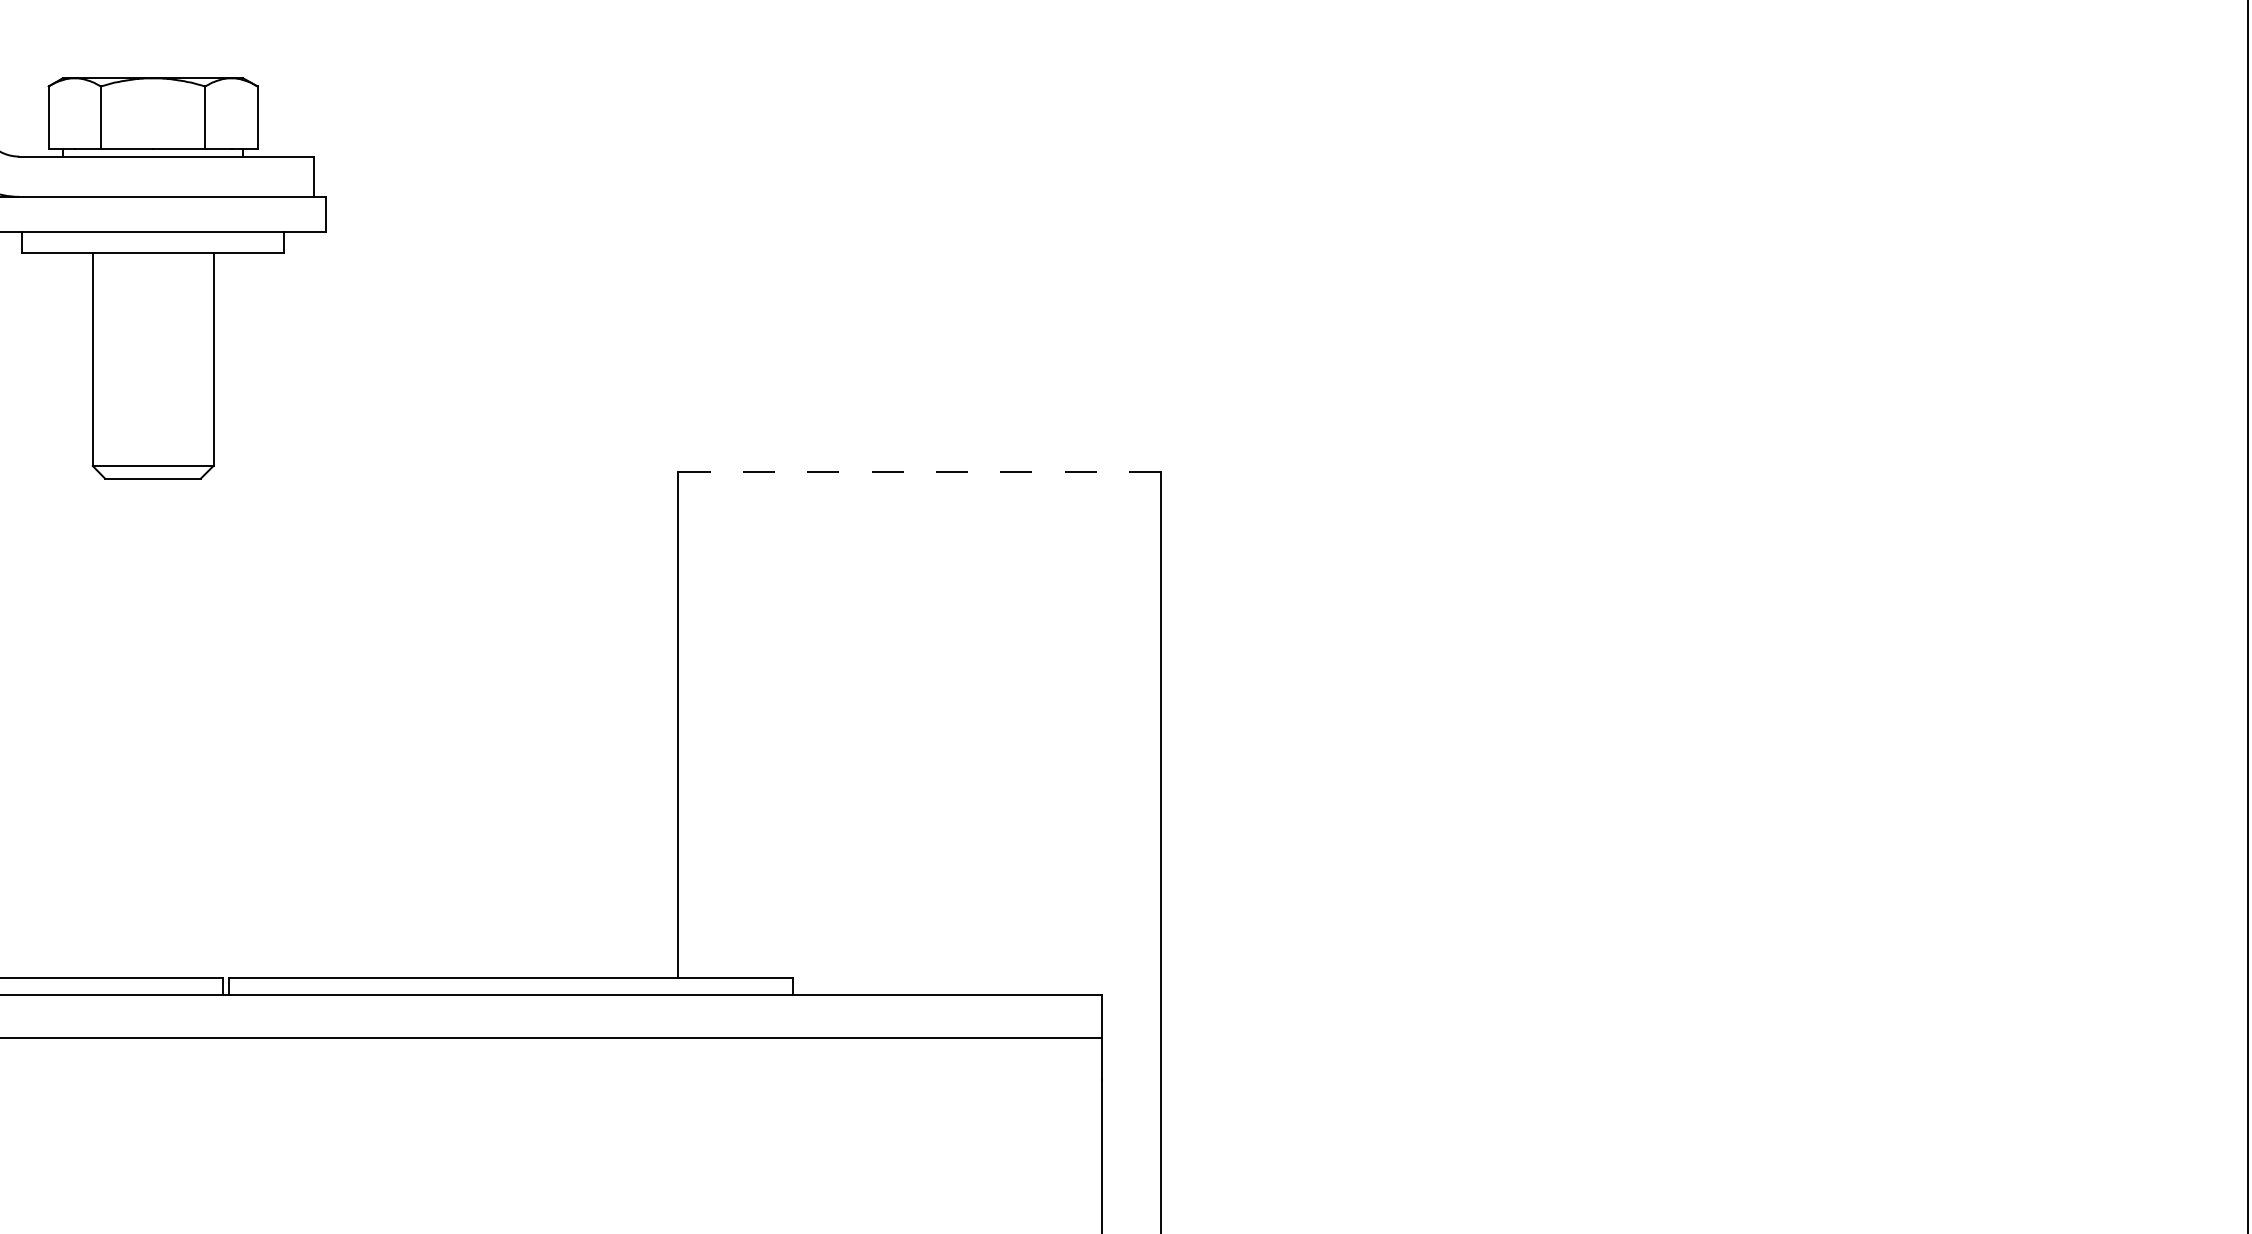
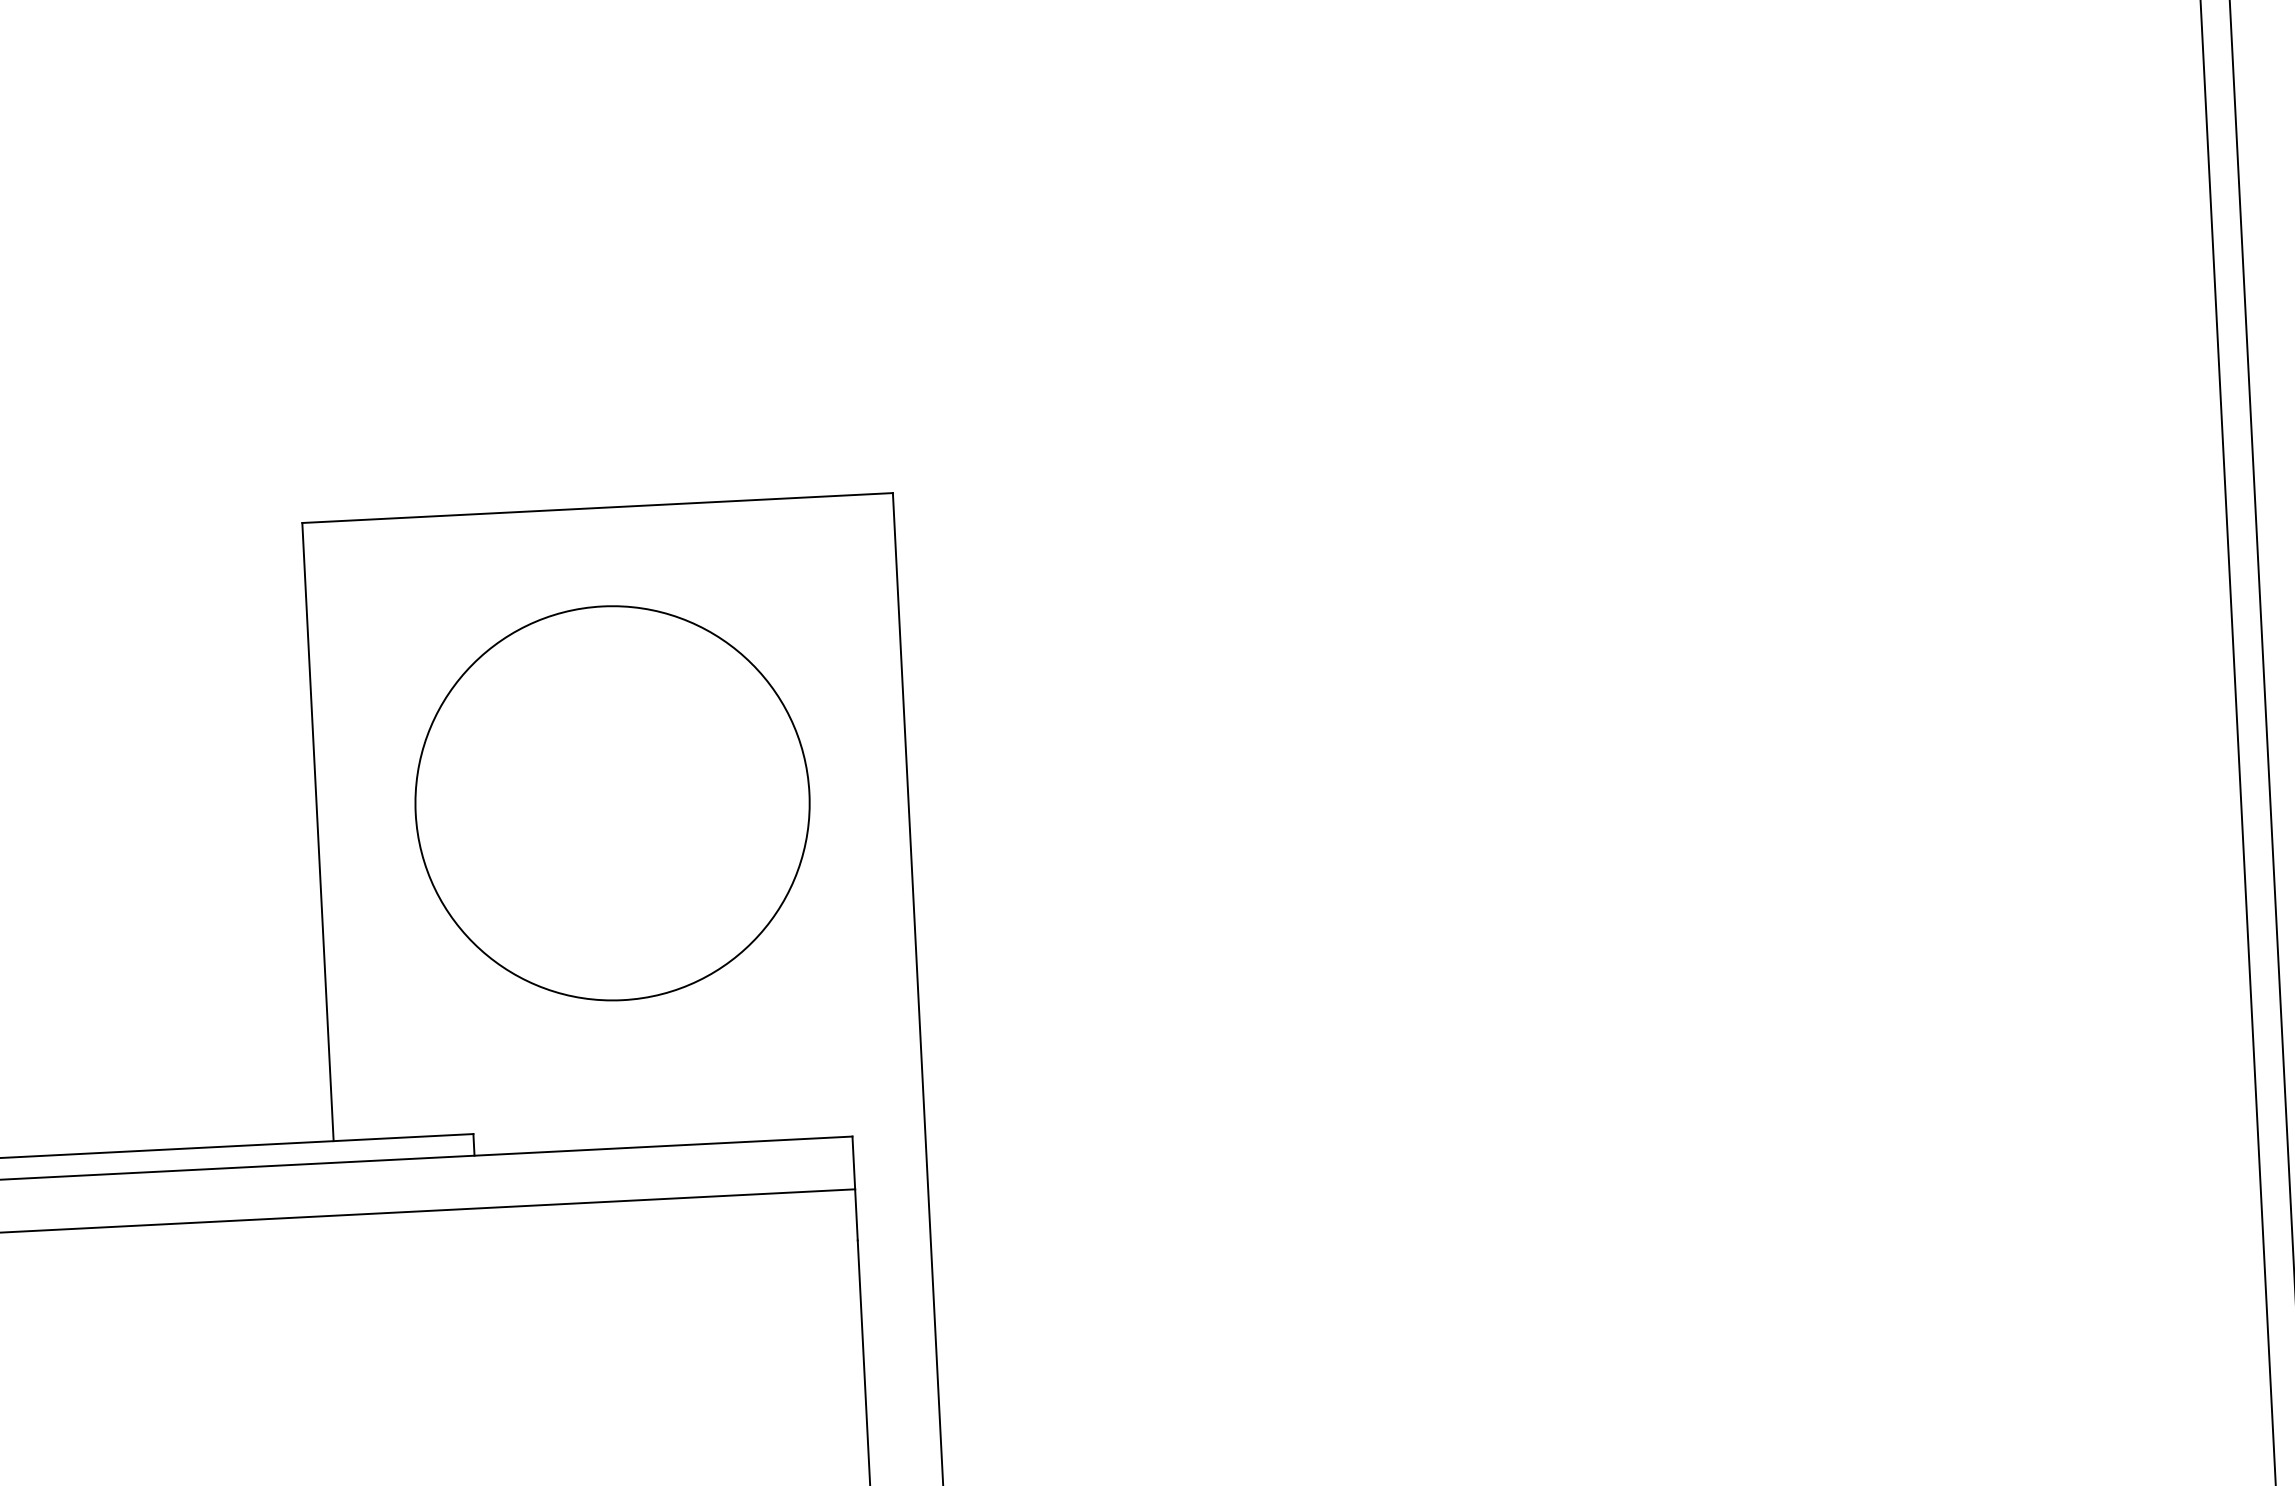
line: (920, 472) -> (598, 508), dashed -> solid
circle: (919, 713) -> (612, 803), added

